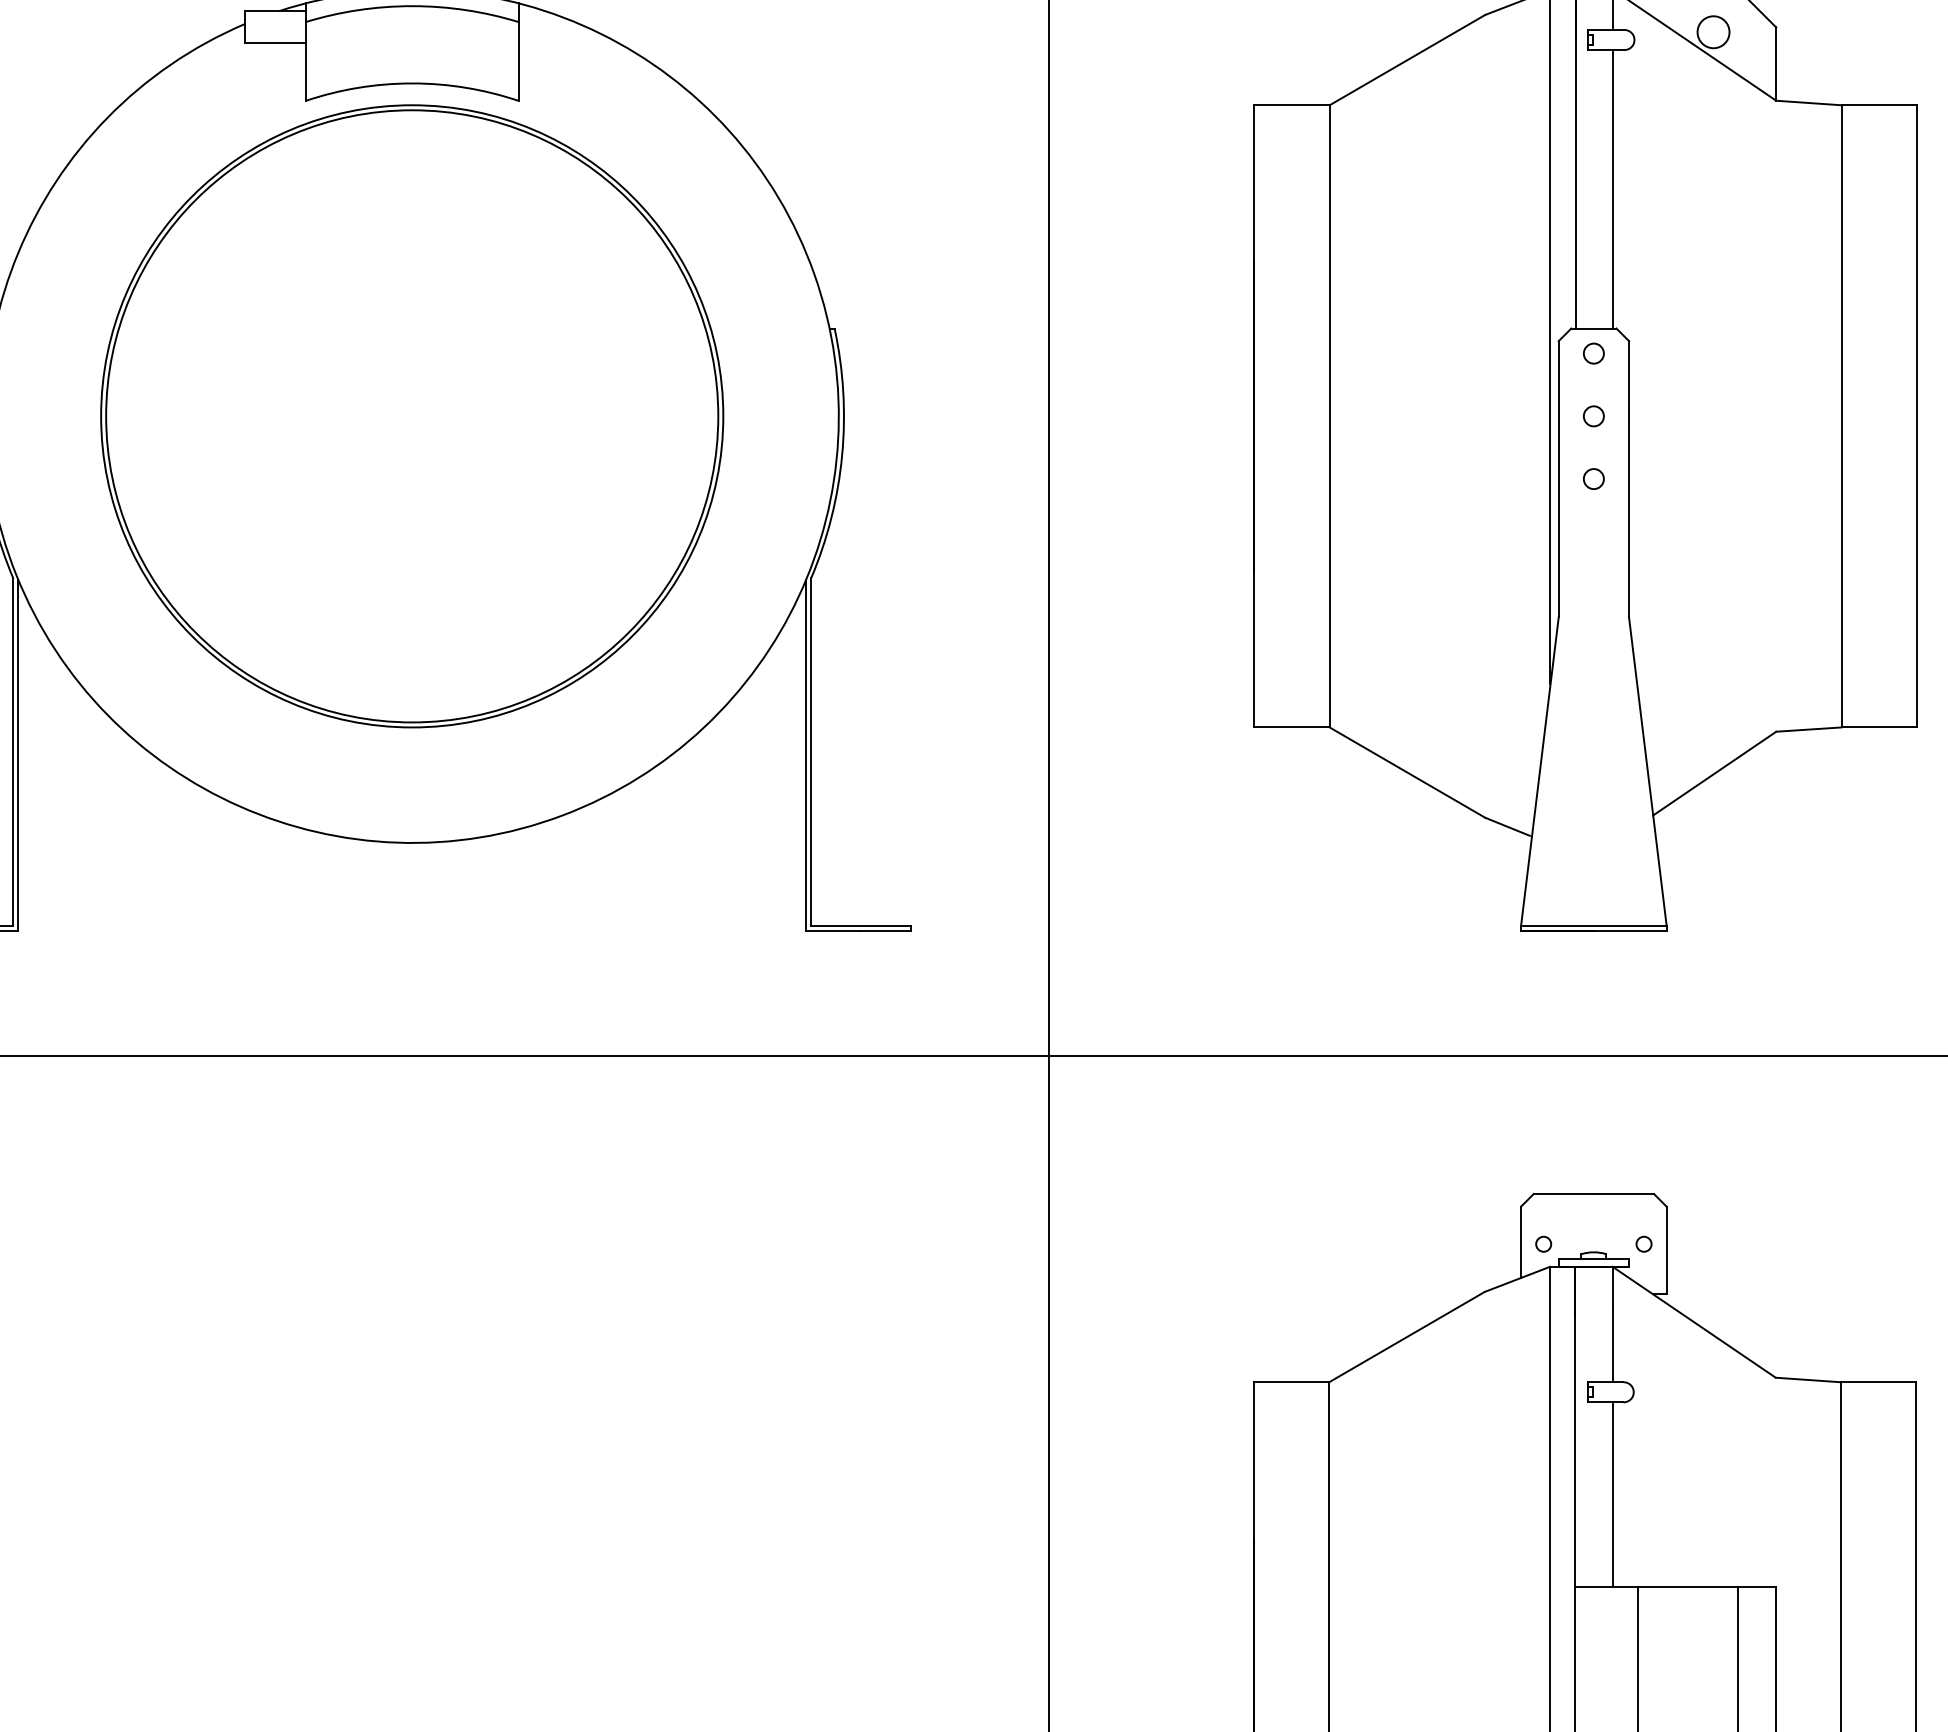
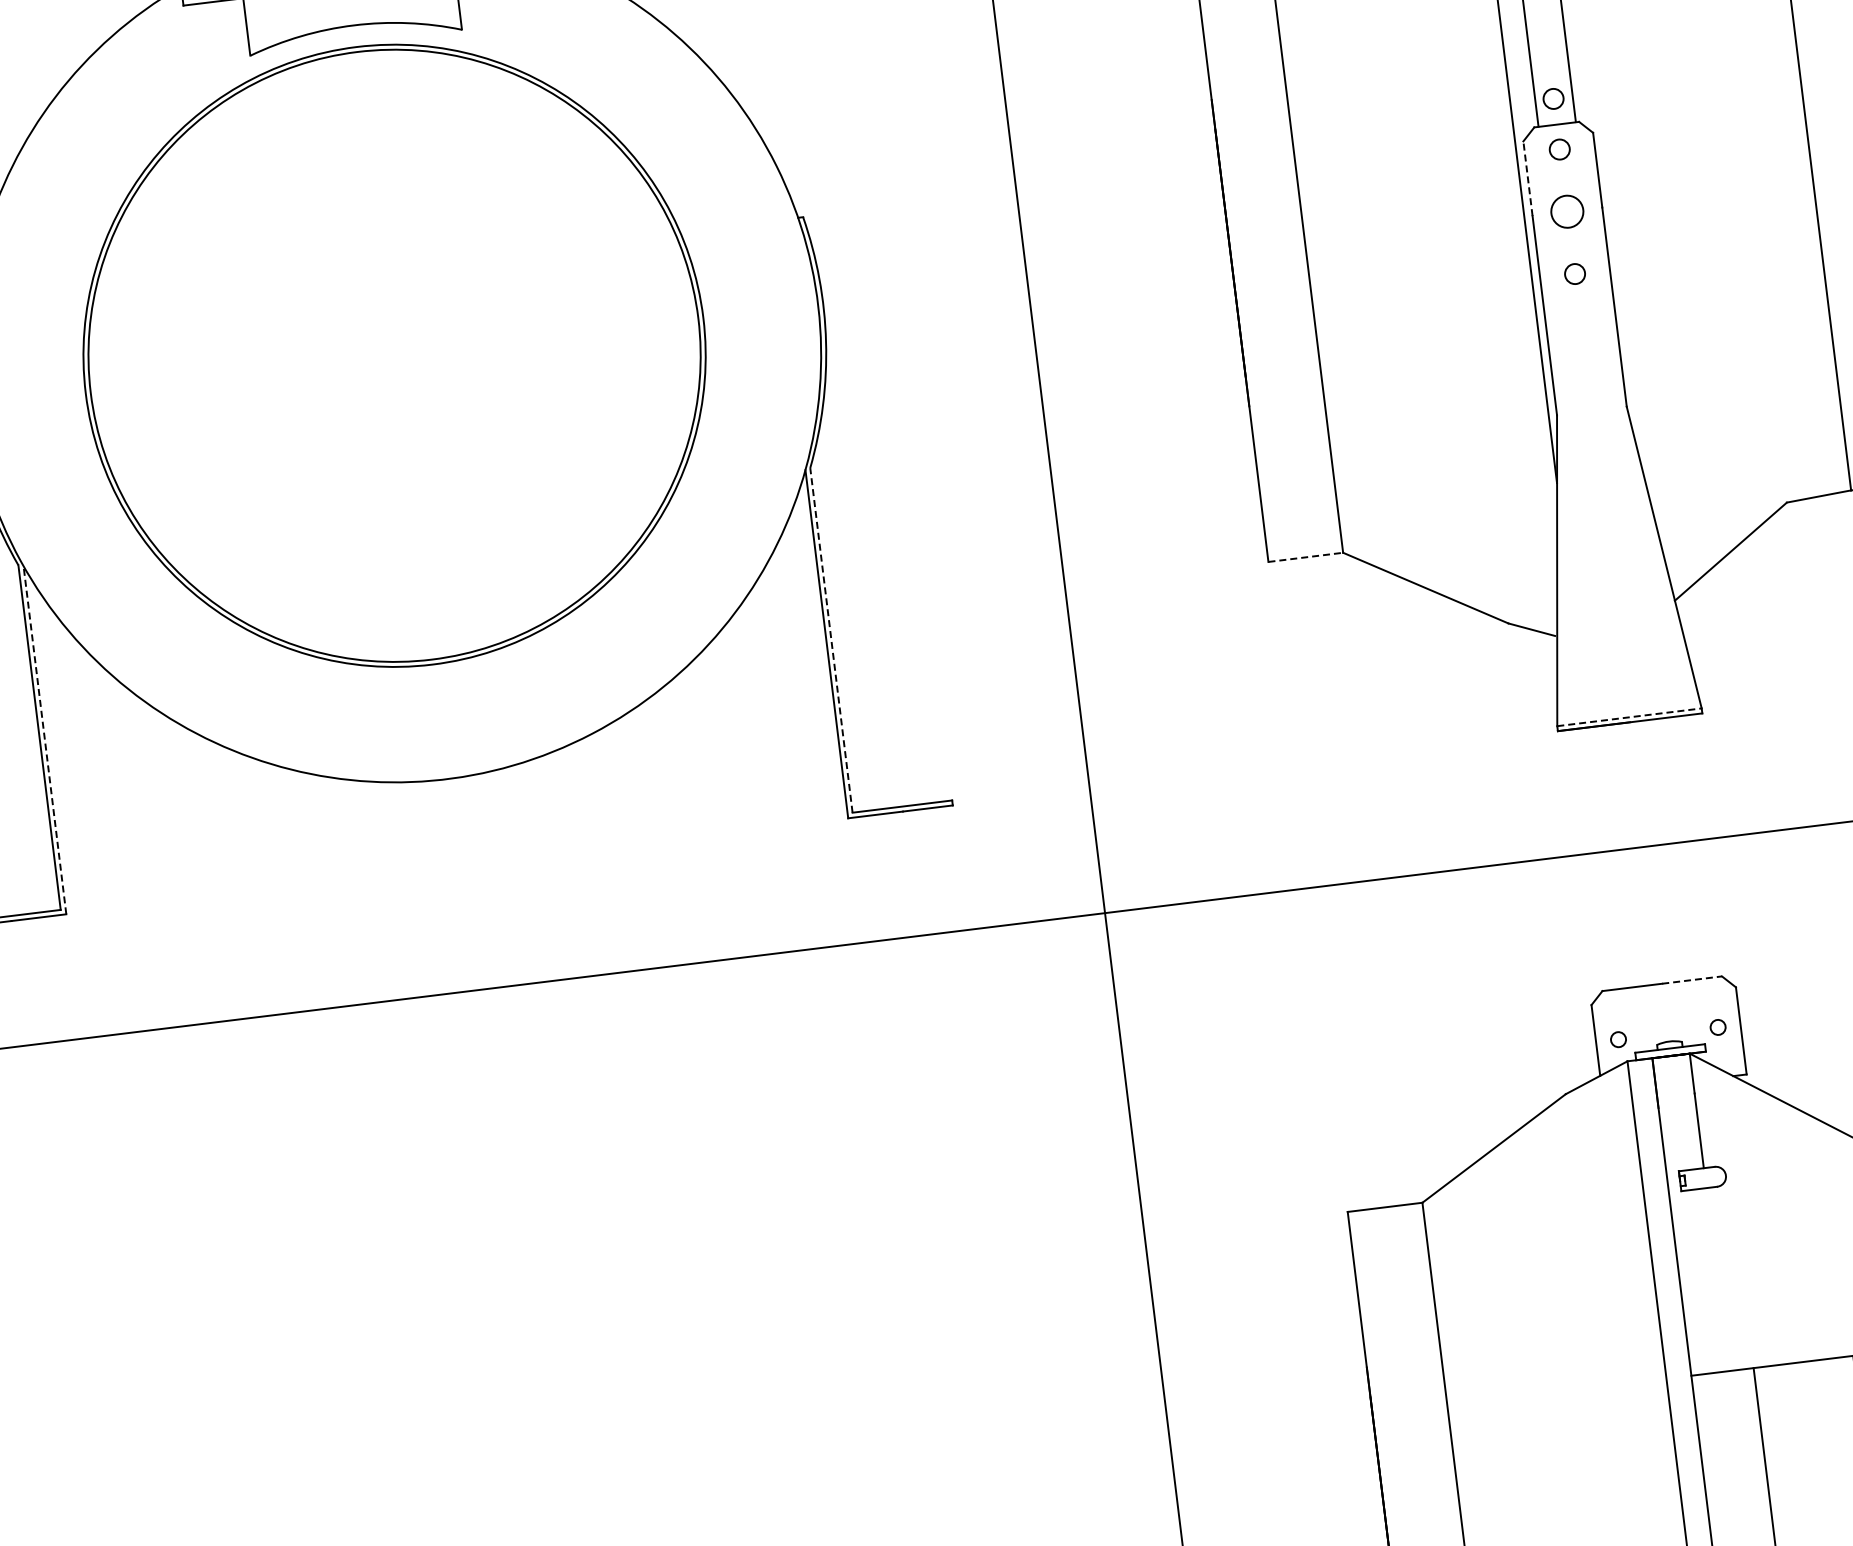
circle: (1593, 302) -> (1553, 98), added
line: (1558, 378) -> (1527, 178), solid -> dashed
circle: (1593, 416) -> (1567, 212), size x1.6
line: (1292, 727) -> (1306, 557), solid -> dashed
line: (811, 752) -> (831, 640), solid -> dashed
line: (18, 754) -> (45, 739), solid -> dashed
line: (1593, 925) -> (1629, 717), solid -> dashed
line: (1624, 1194) -> (1692, 980), solid -> dashed
line: (1612, 1494) -> (1717, 1279), removed

